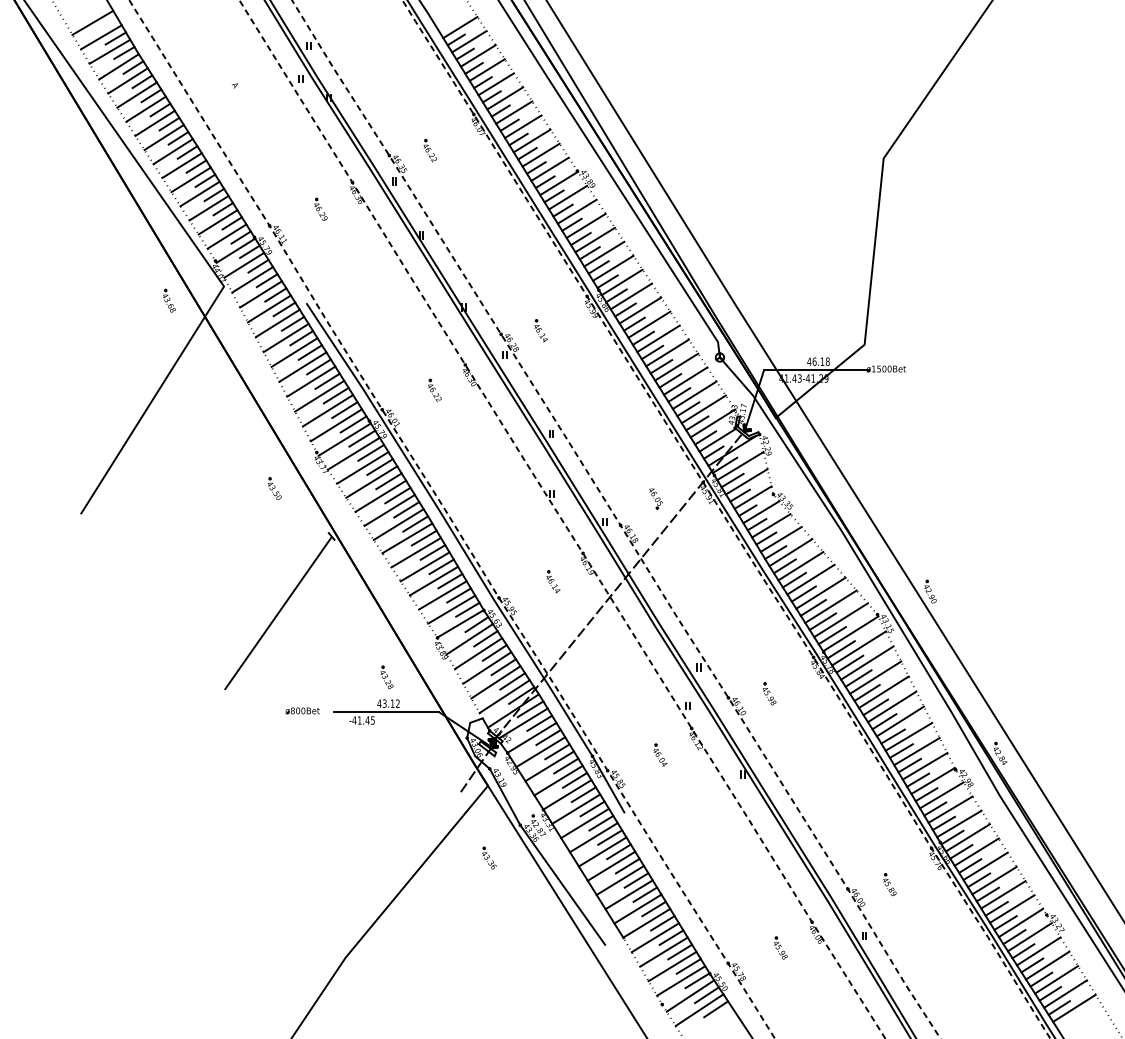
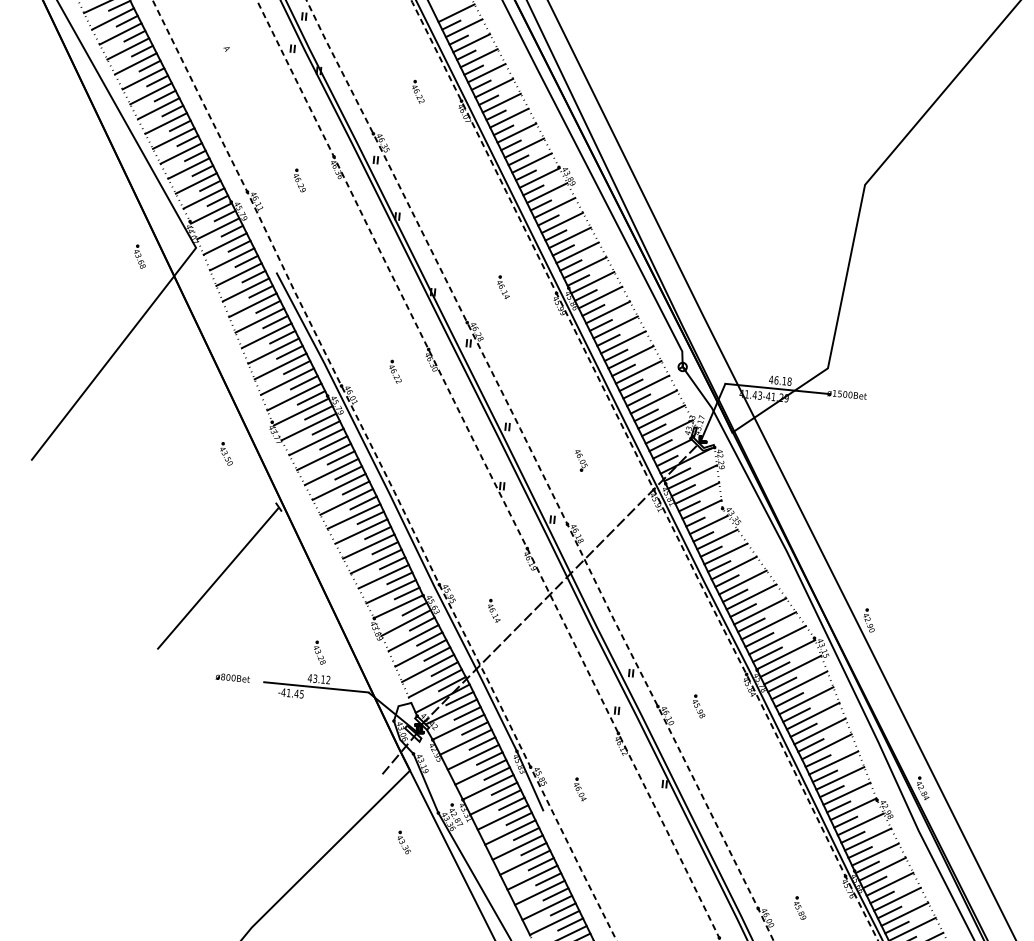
part: (429, 150) -> (417, 91), moved
part: (540, 330) -> (503, 287), moved
part: (655, 498) -> (580, 460), moved
part: (553, 581) -> (494, 610), moved
part: (660, 754) -> (580, 789), moved

